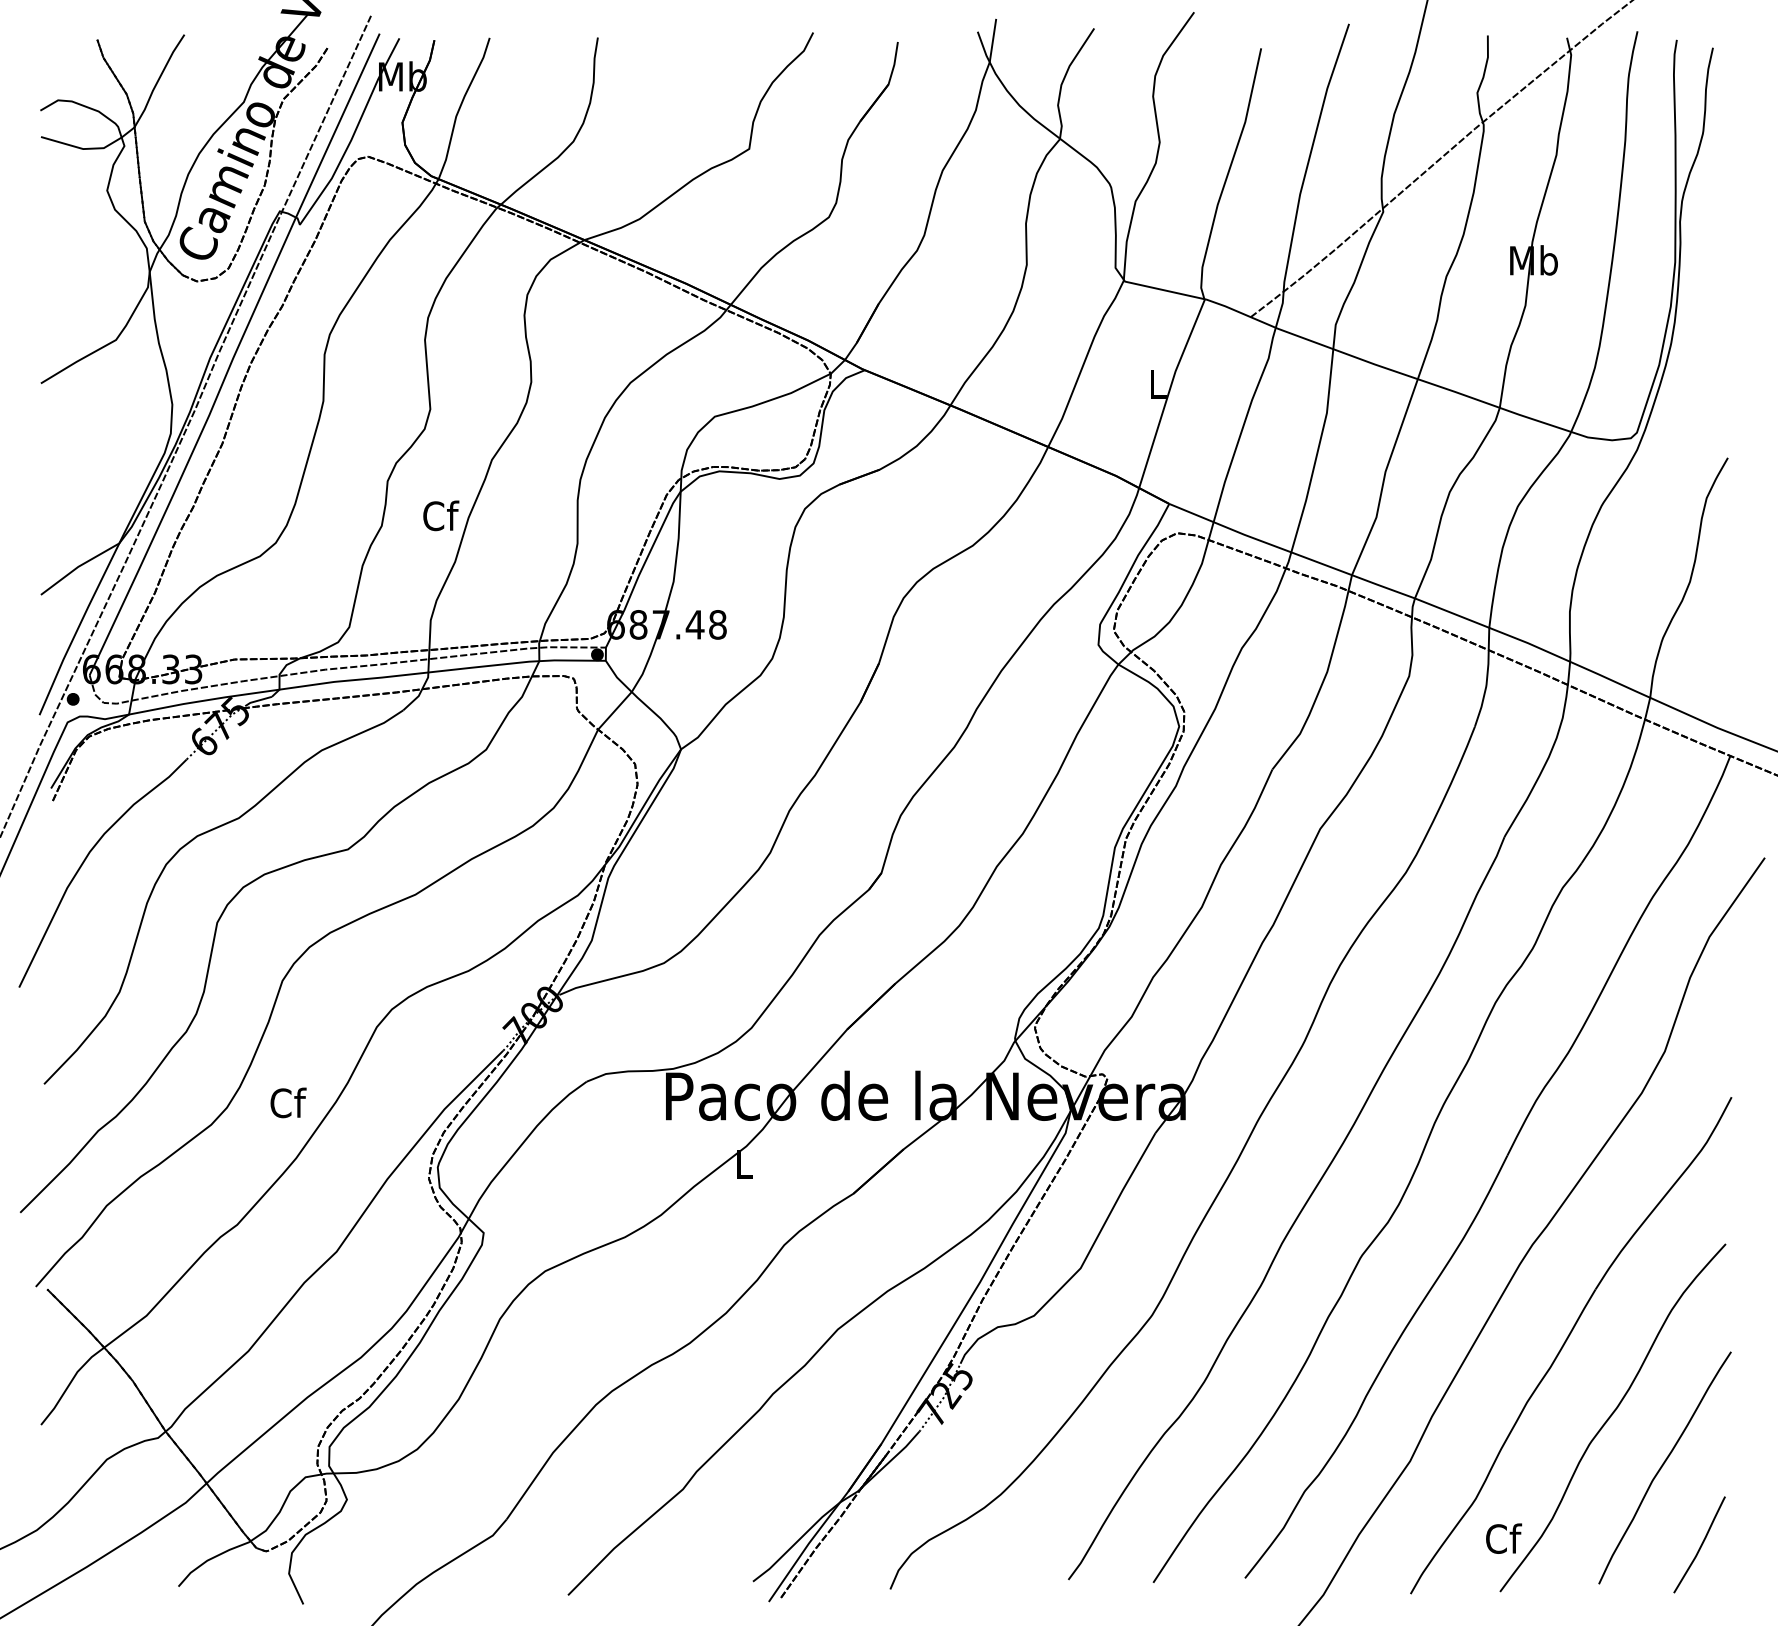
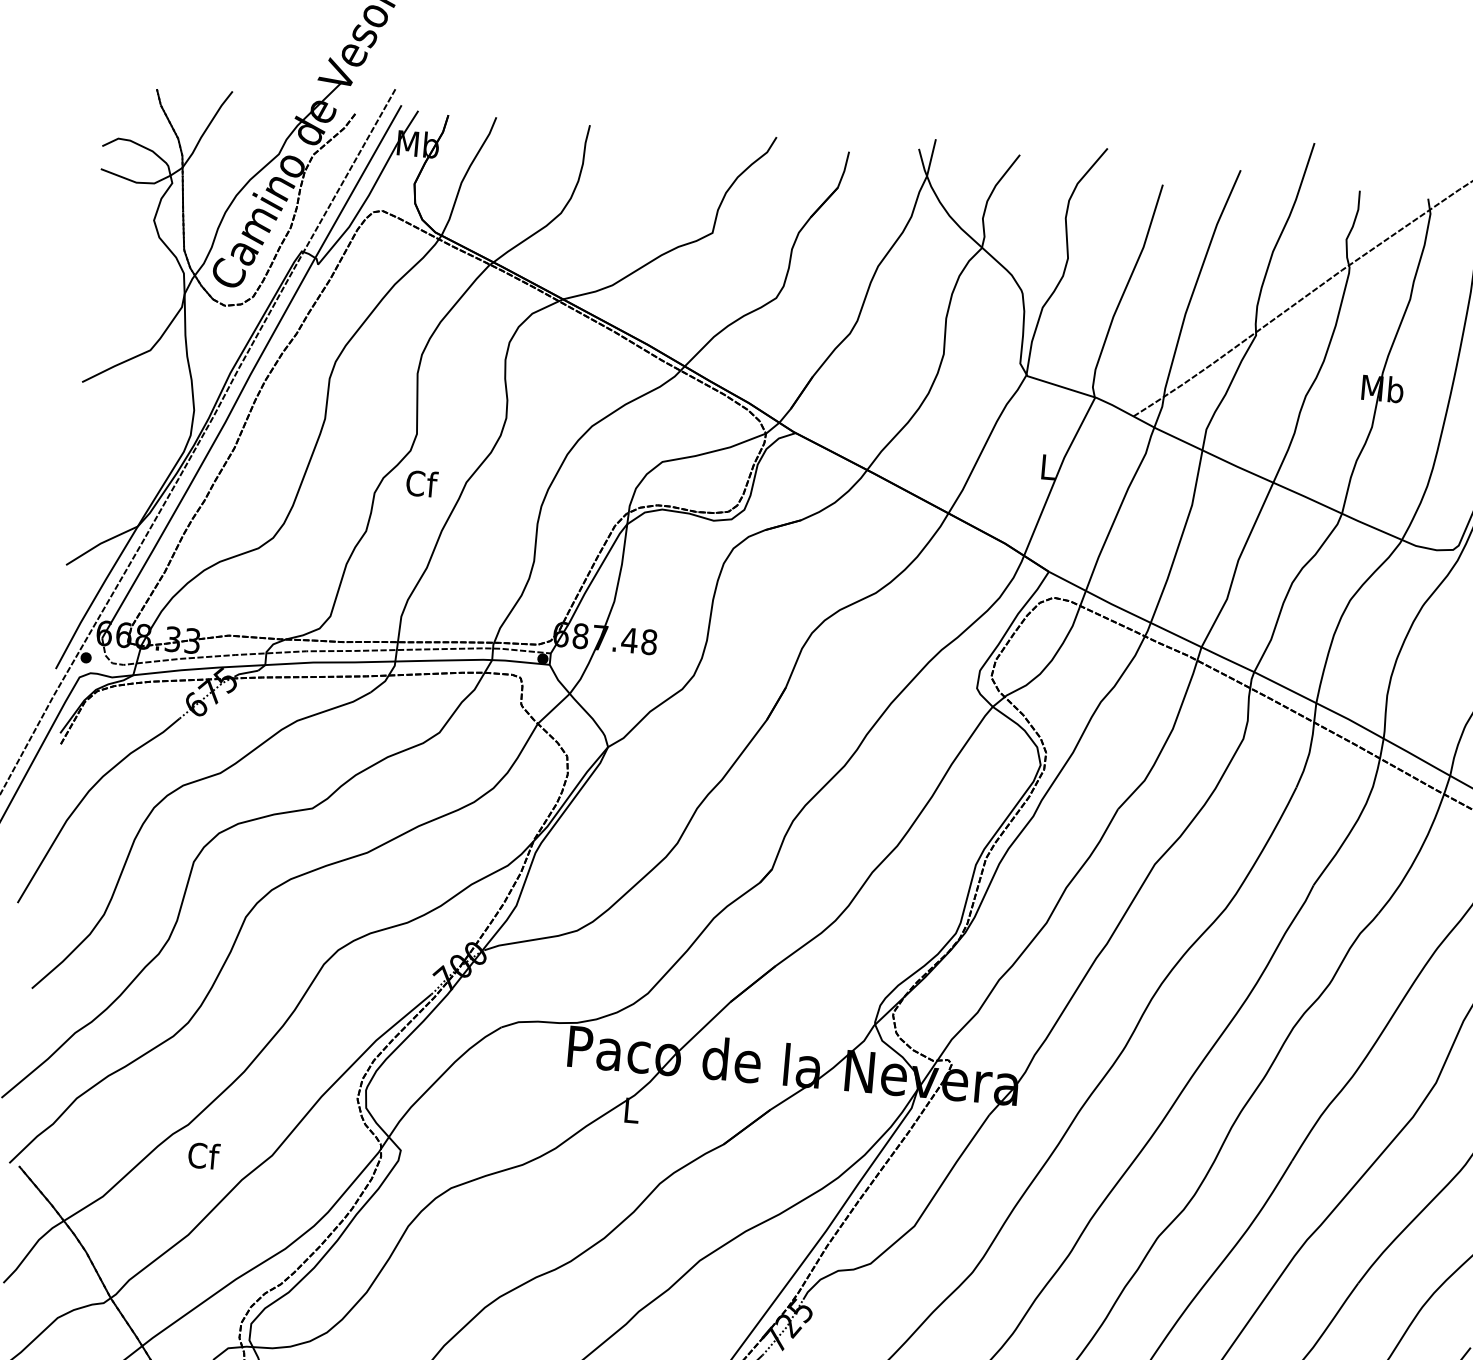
text: (441, 515) -> (422, 483), moved
text: (288, 1102) -> (204, 1155), moved

